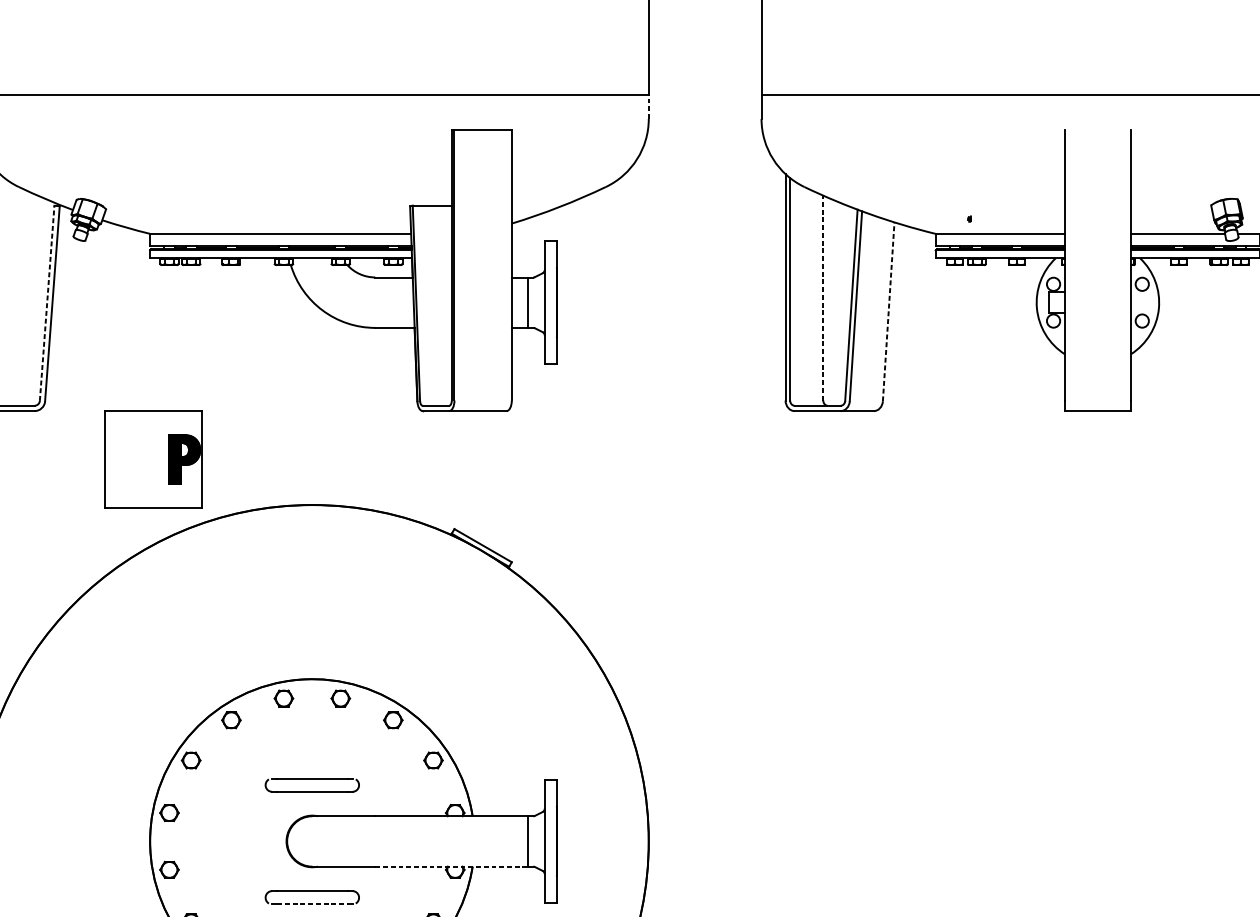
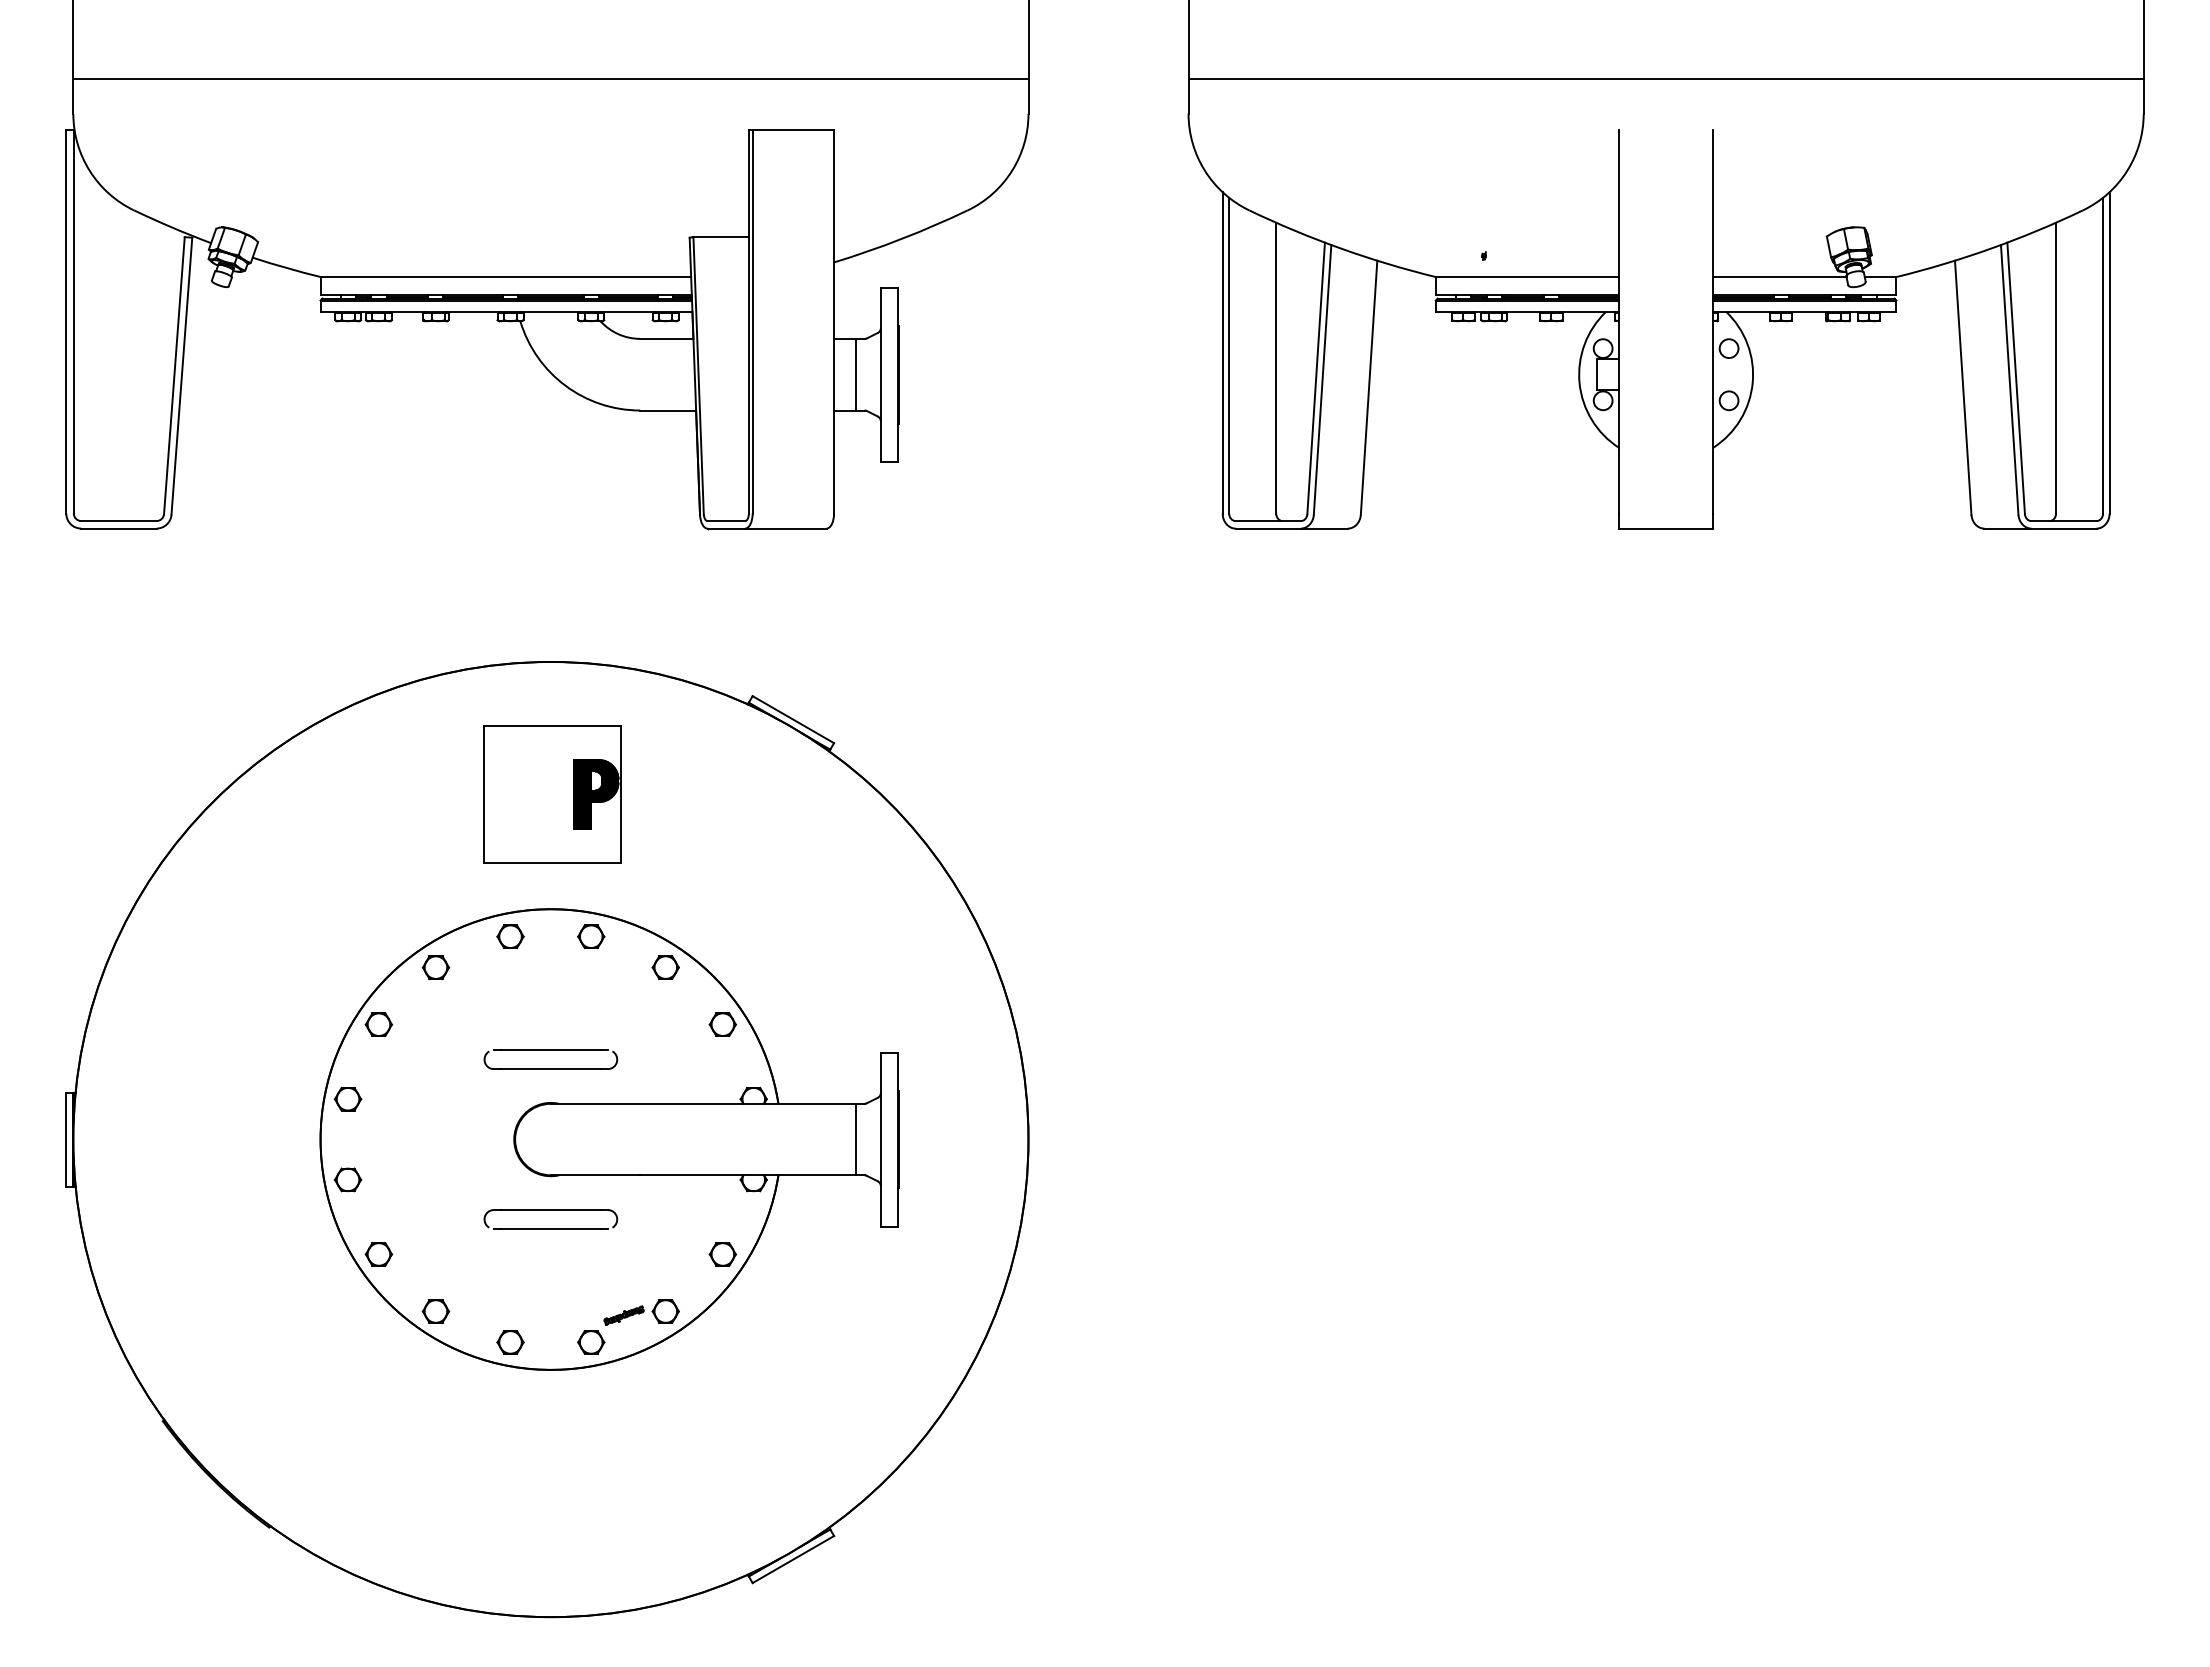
line: (648, 106) -> (1028, 96), dashed -> solid
line: (823, 297) -> (1276, 367), dashed -> solid
line: (47, 303) -> (174, 375), dashed -> solid
line: (888, 311) -> (1369, 387), dashed -> solid
part: (153, 459) -> (552, 794), moved
line: (451, 866) -> (748, 1175), dashed -> solid
line: (312, 904) -> (550, 1228), dashed -> solid

